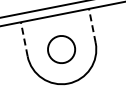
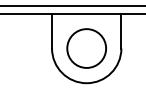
line: (92, 25) -> (121, 30), dashed -> solid
line: (24, 38) -> (52, 30), dashed -> solid
circle: (61, 49) -> (86, 48), size x1.43

